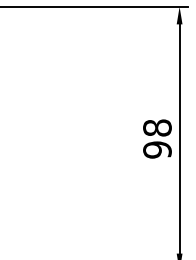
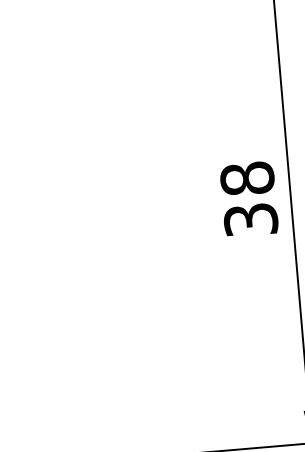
text: (157, 149) -> (250, 219), 98 -> 38

